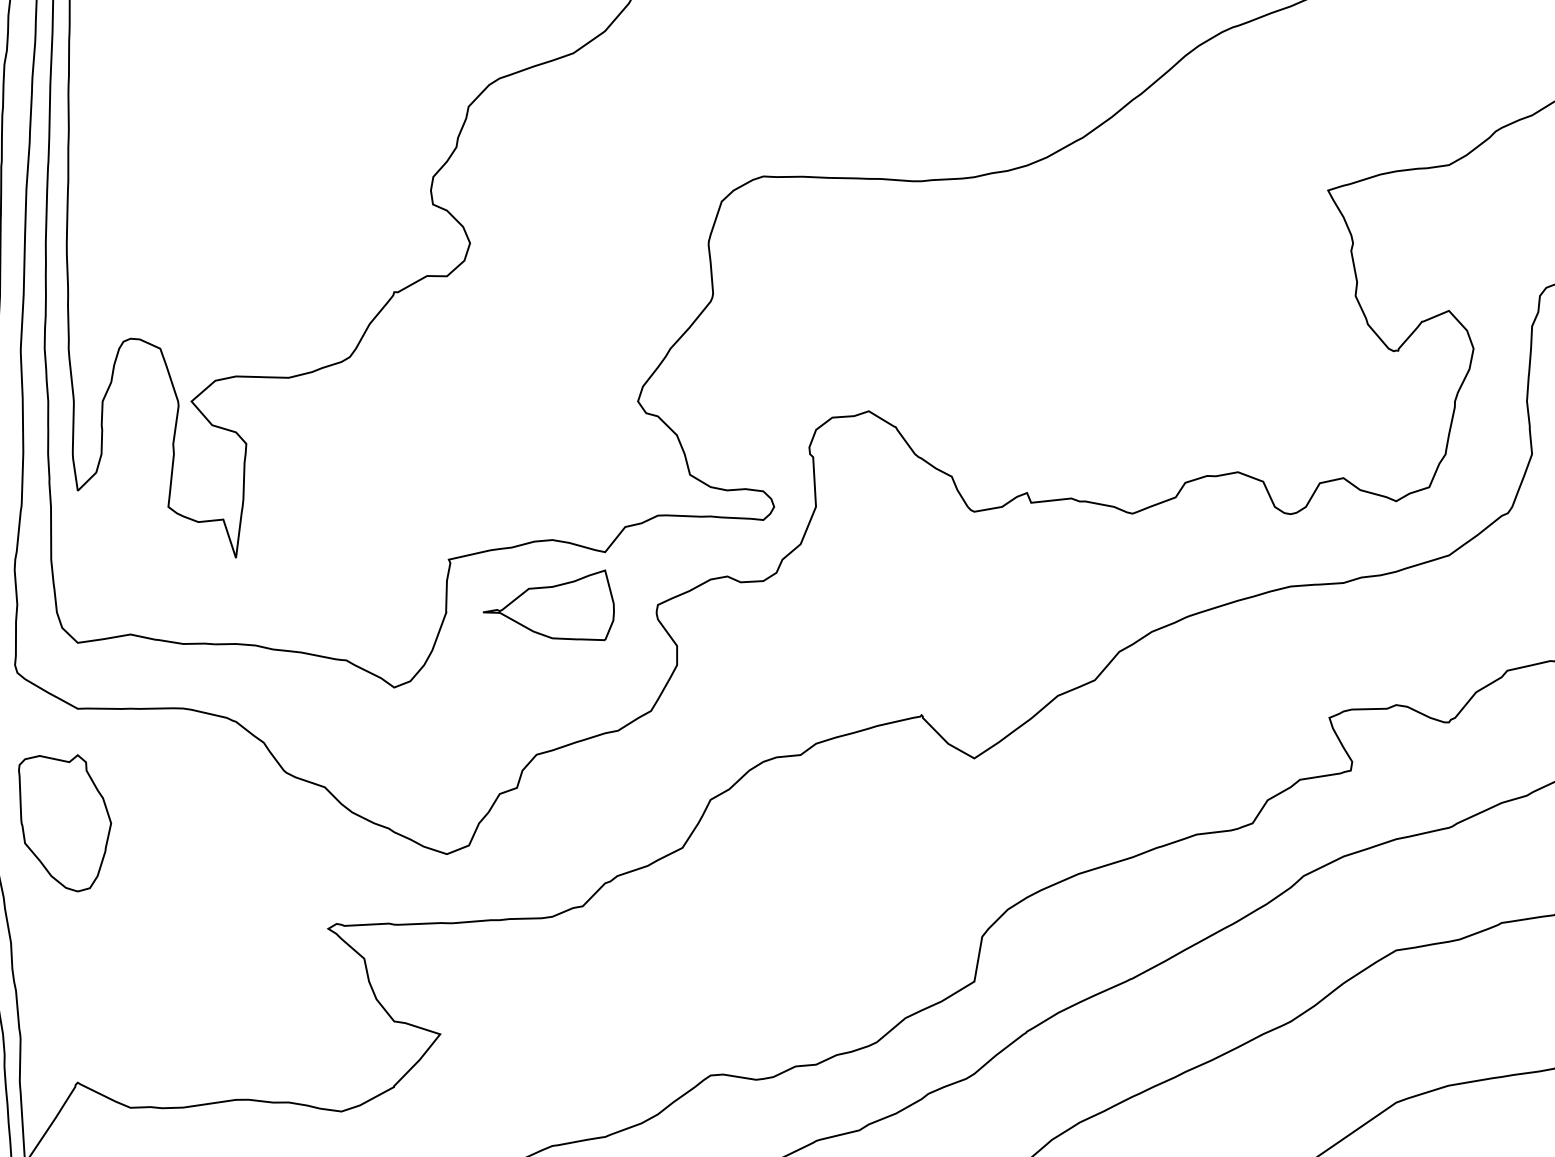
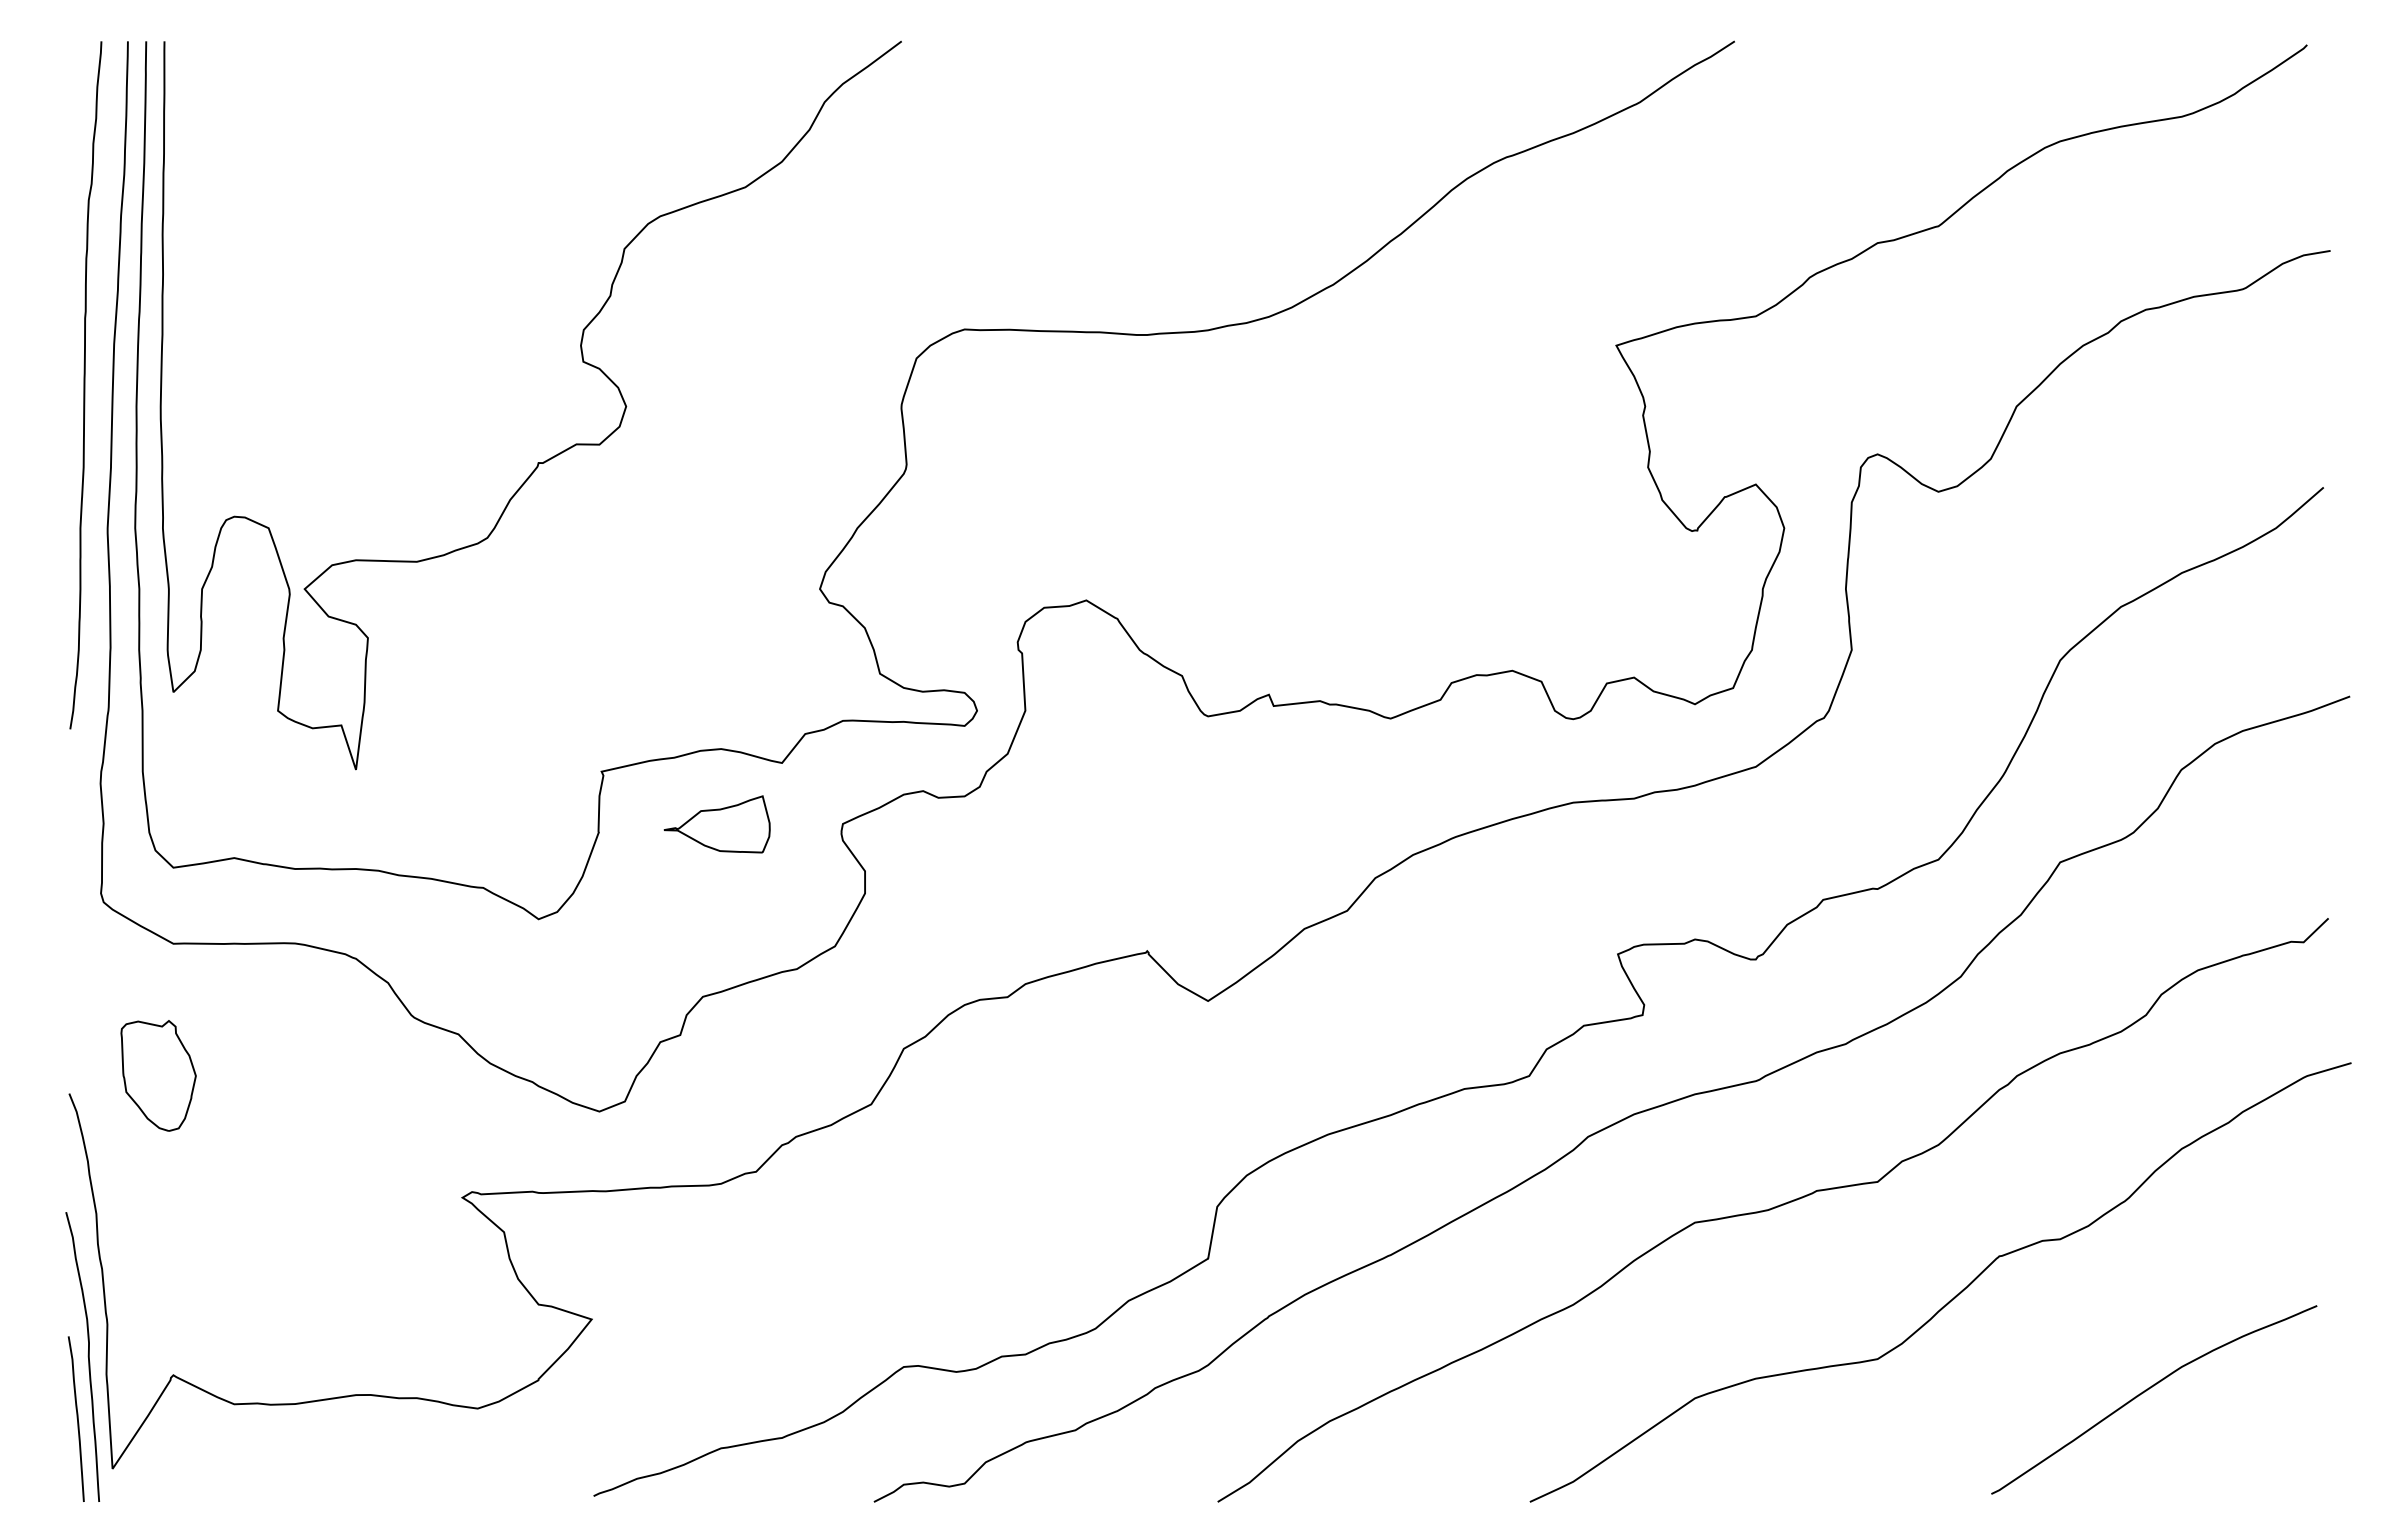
part: (549, 605) -> (717, 824), size x0.7
part: (64, 822) -> (158, 1075), size x0.7

